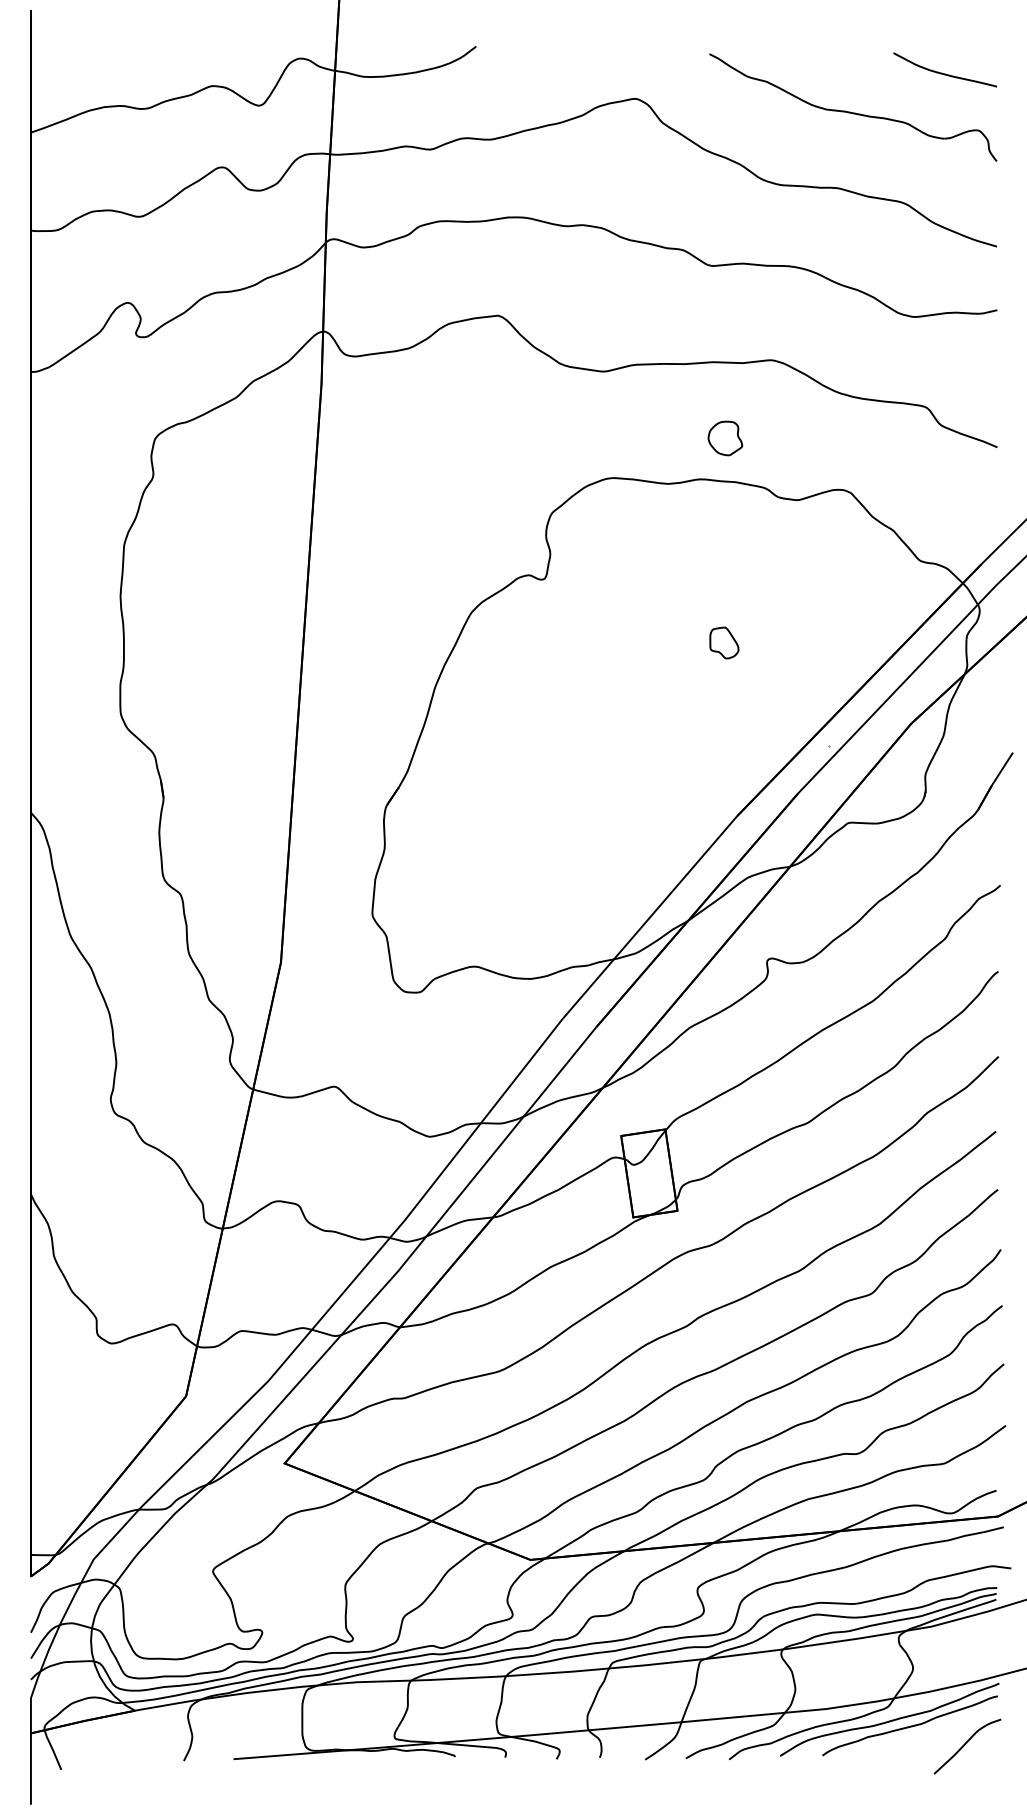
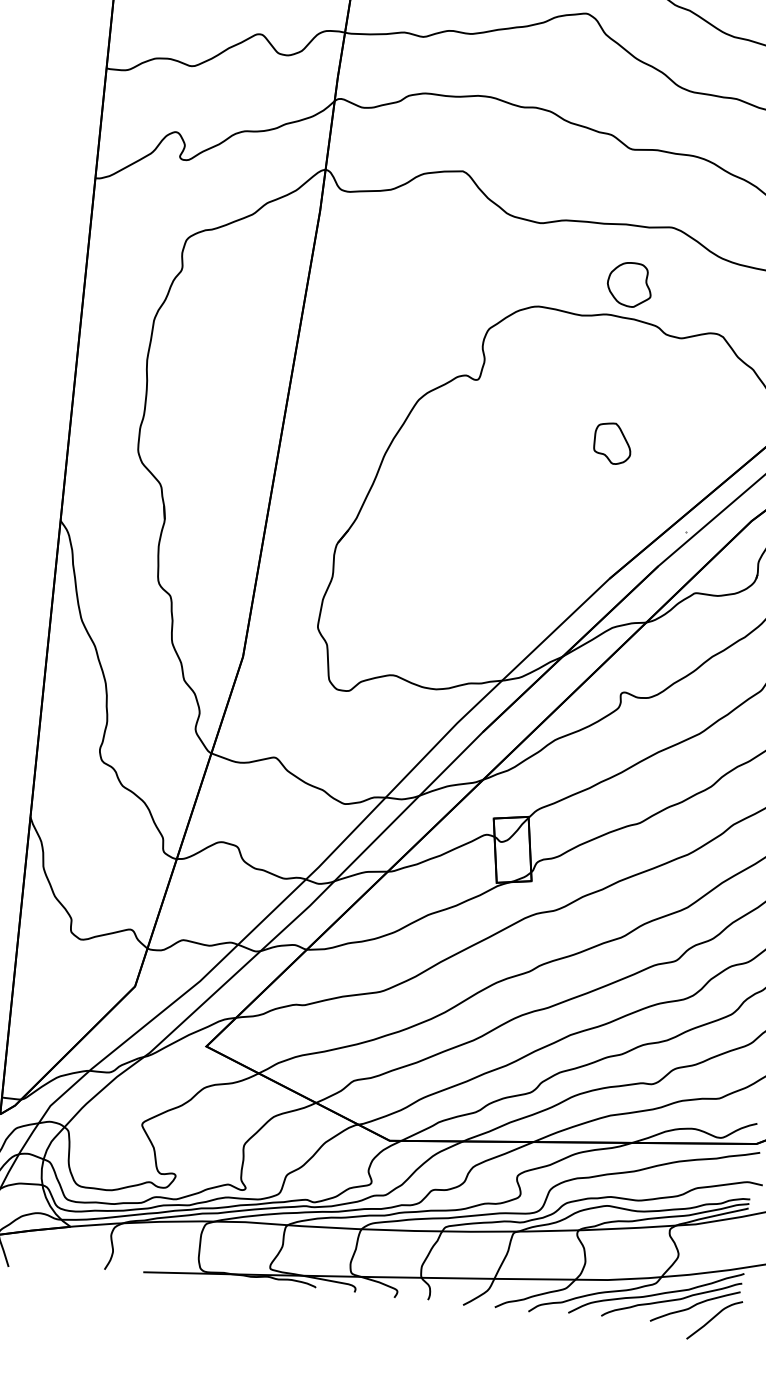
part: (725, 438) -> (629, 284), size x1.67
part: (724, 642) -> (612, 443), size x1.67
curve: (940, 1731) -> (694, 1306), added

